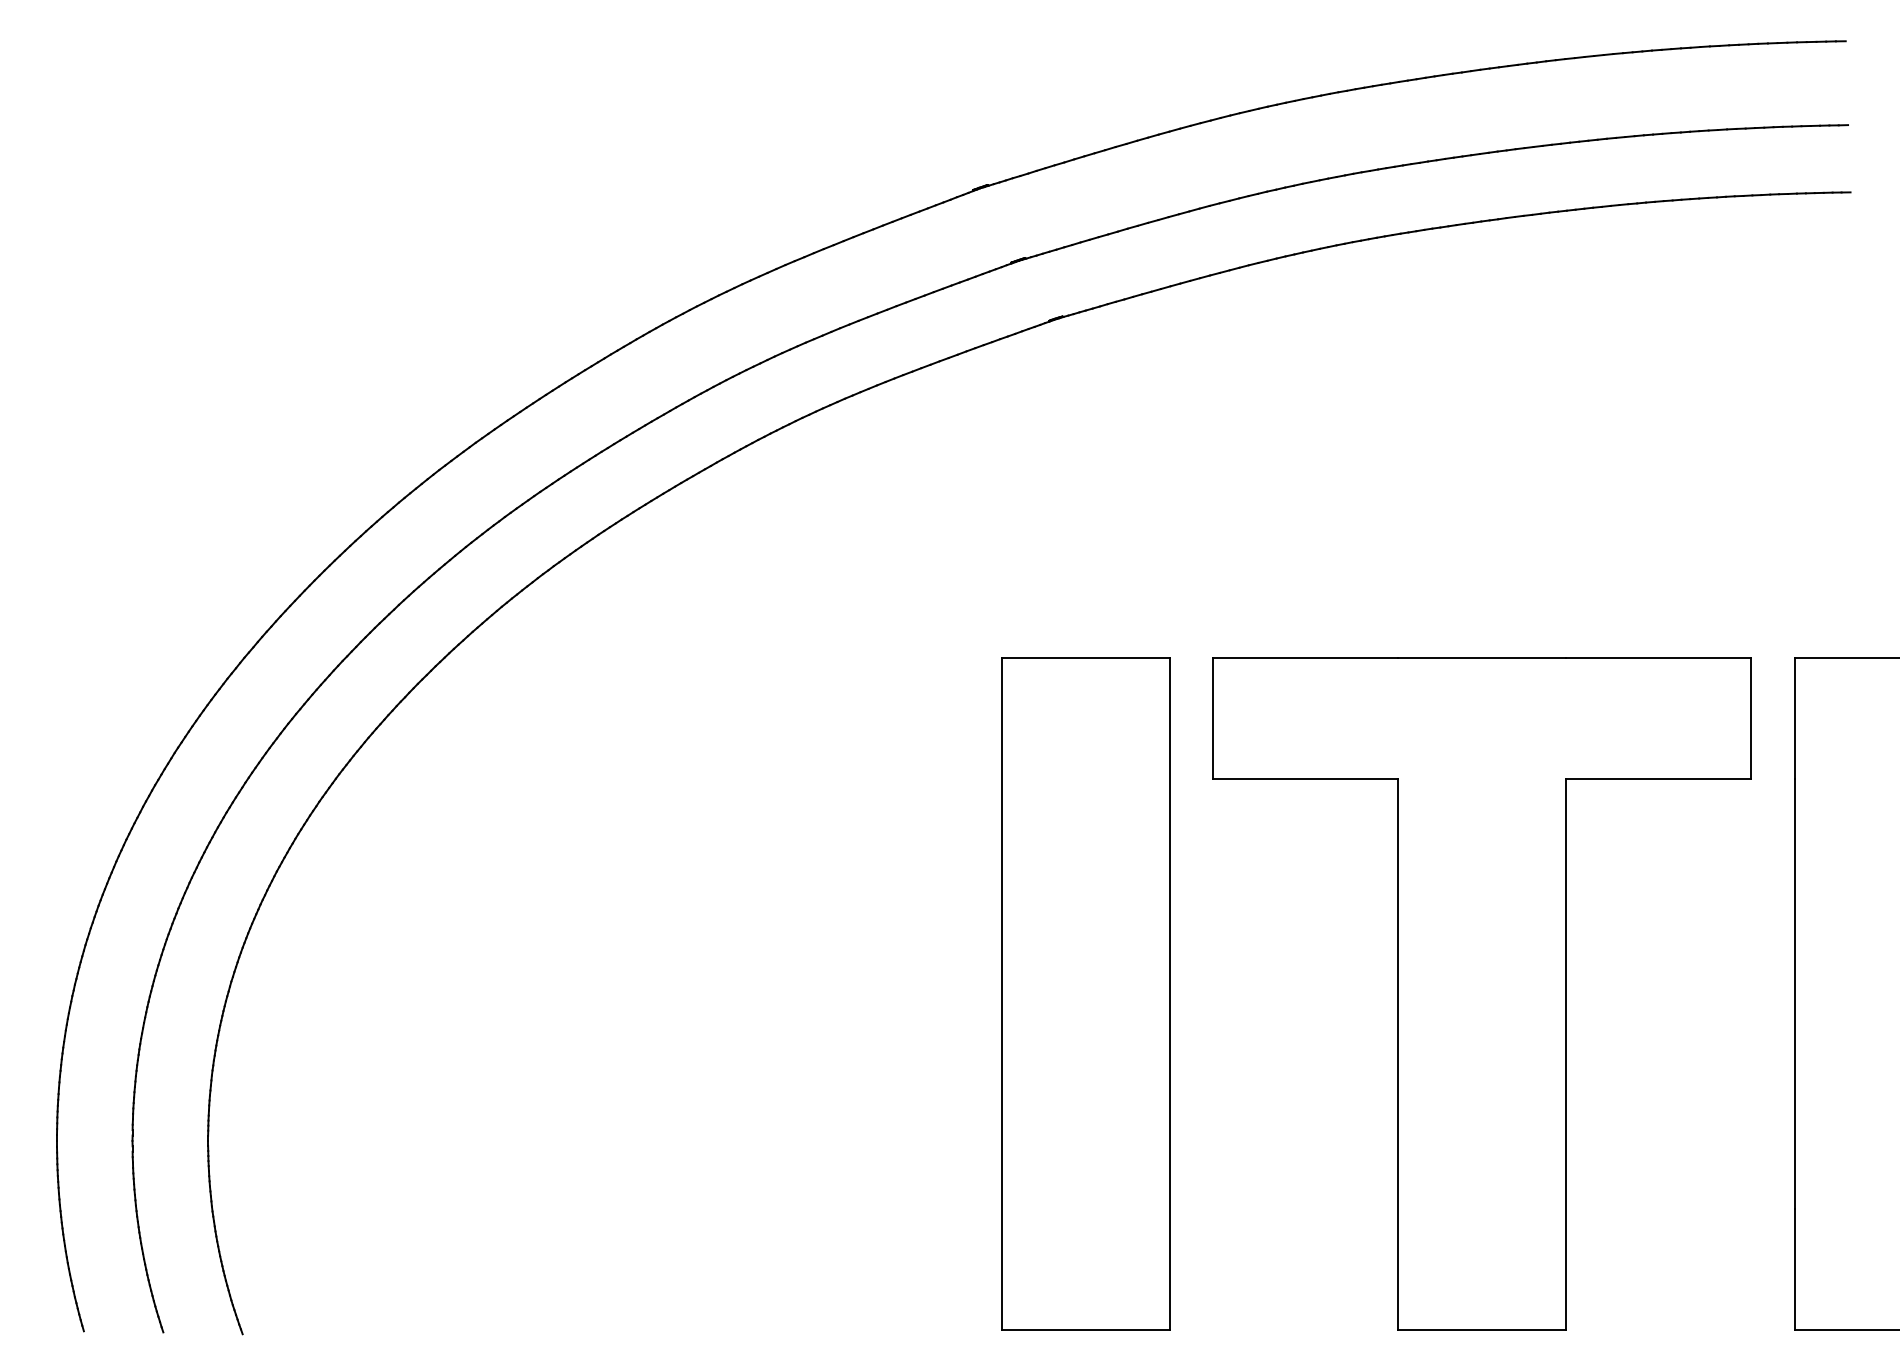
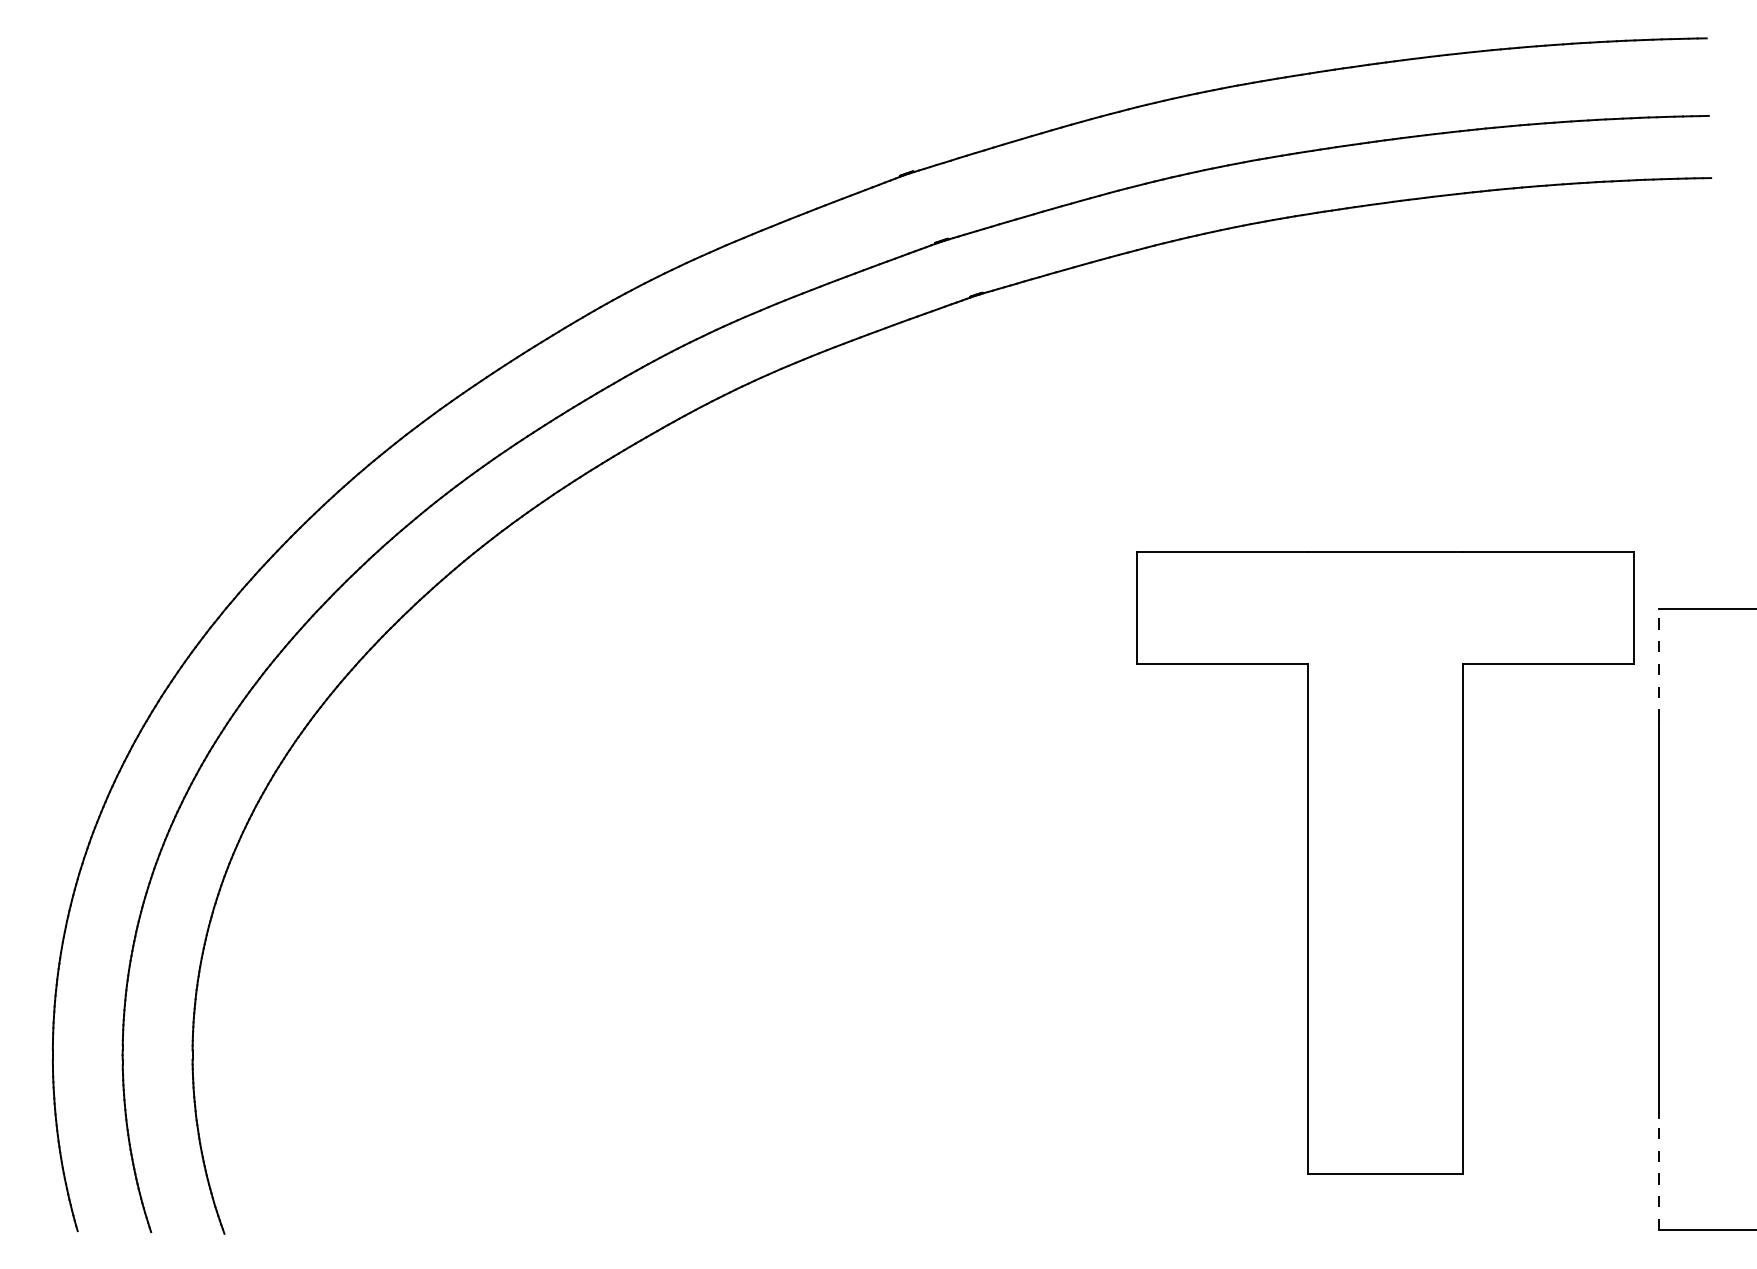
line: (1794, 718) -> (1659, 664), solid -> dashed
part: (1085, 993) -> (1003, 918), removed
part: (1481, 993) -> (1384, 862), moved
line: (1794, 1269) -> (1659, 1174), solid -> dashed

